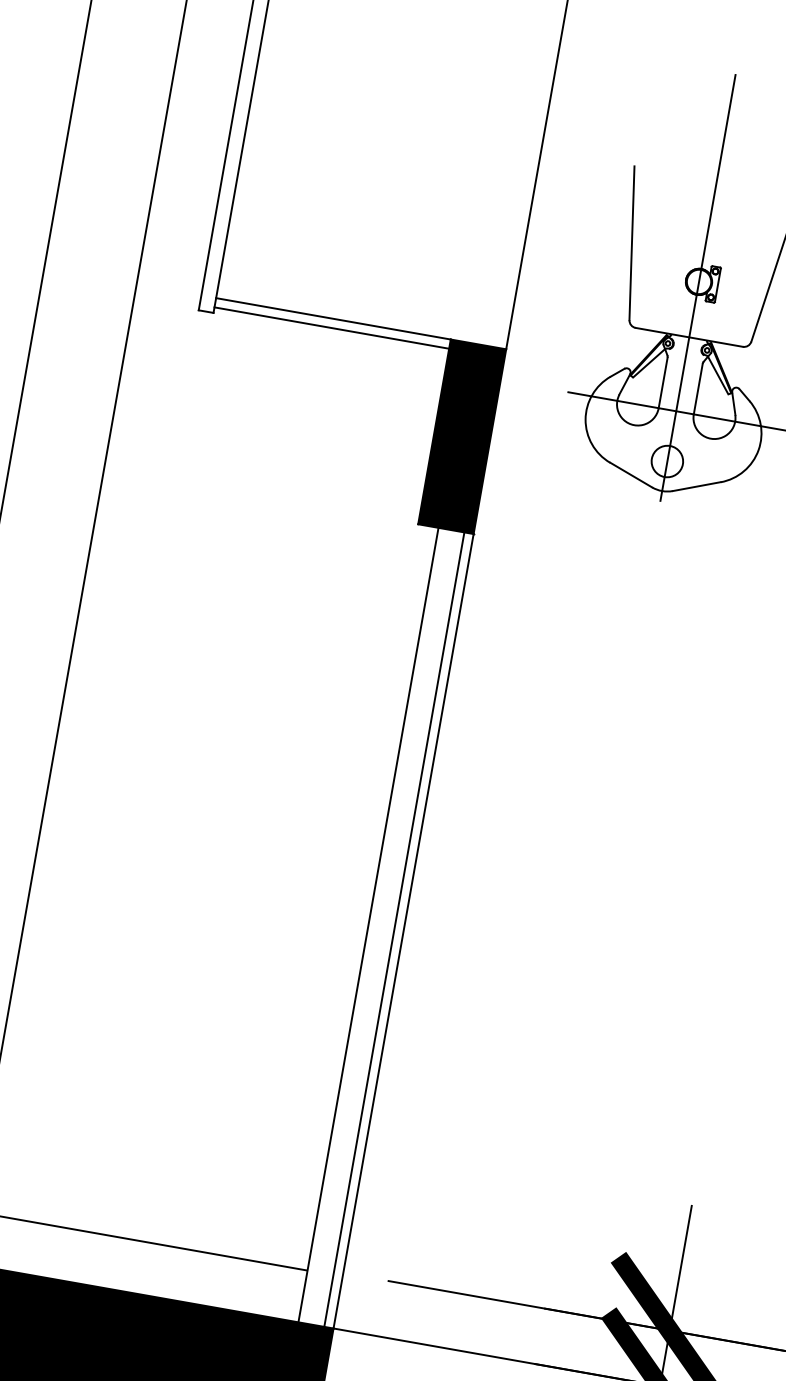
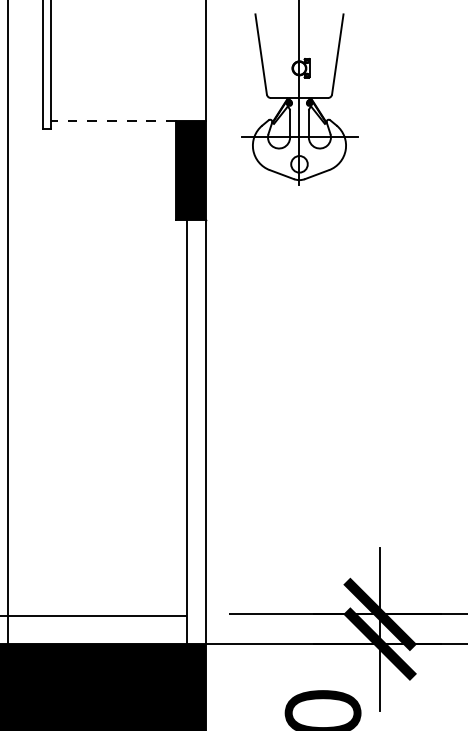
line: (333, 318) -> (113, 120), solid -> dashed
line: (332, 327) -> (113, 125), removed
line: (393, 928) -> (200, 431), removed

